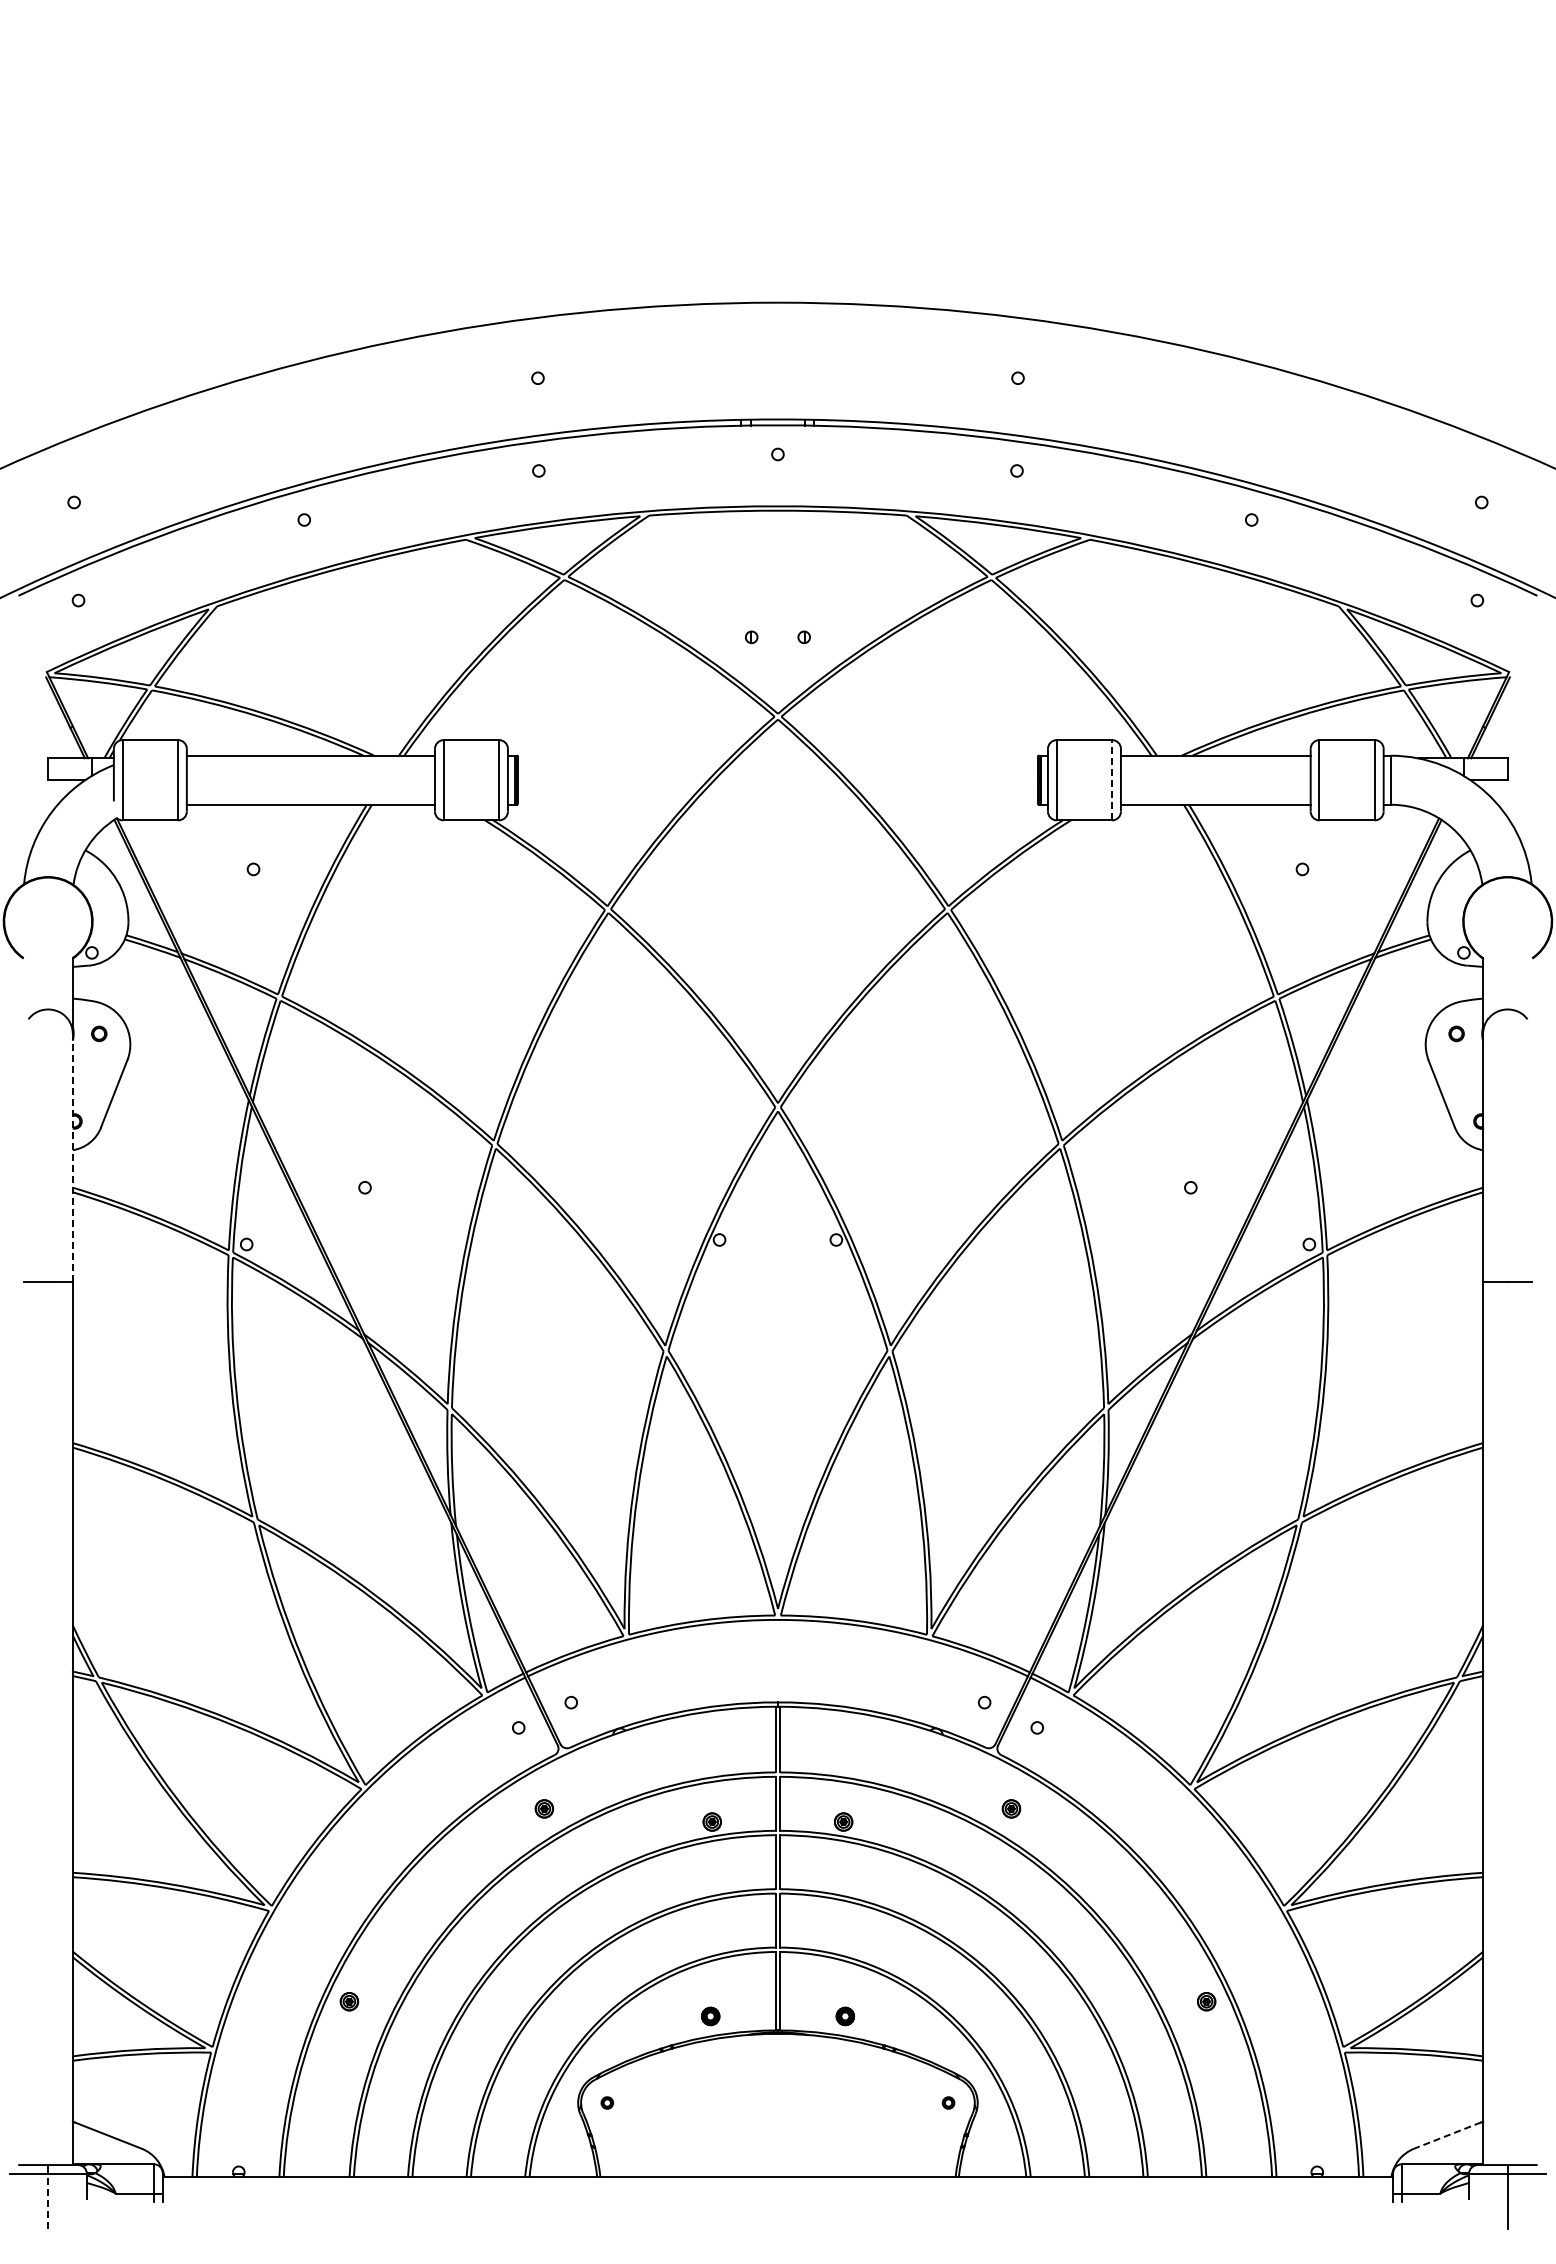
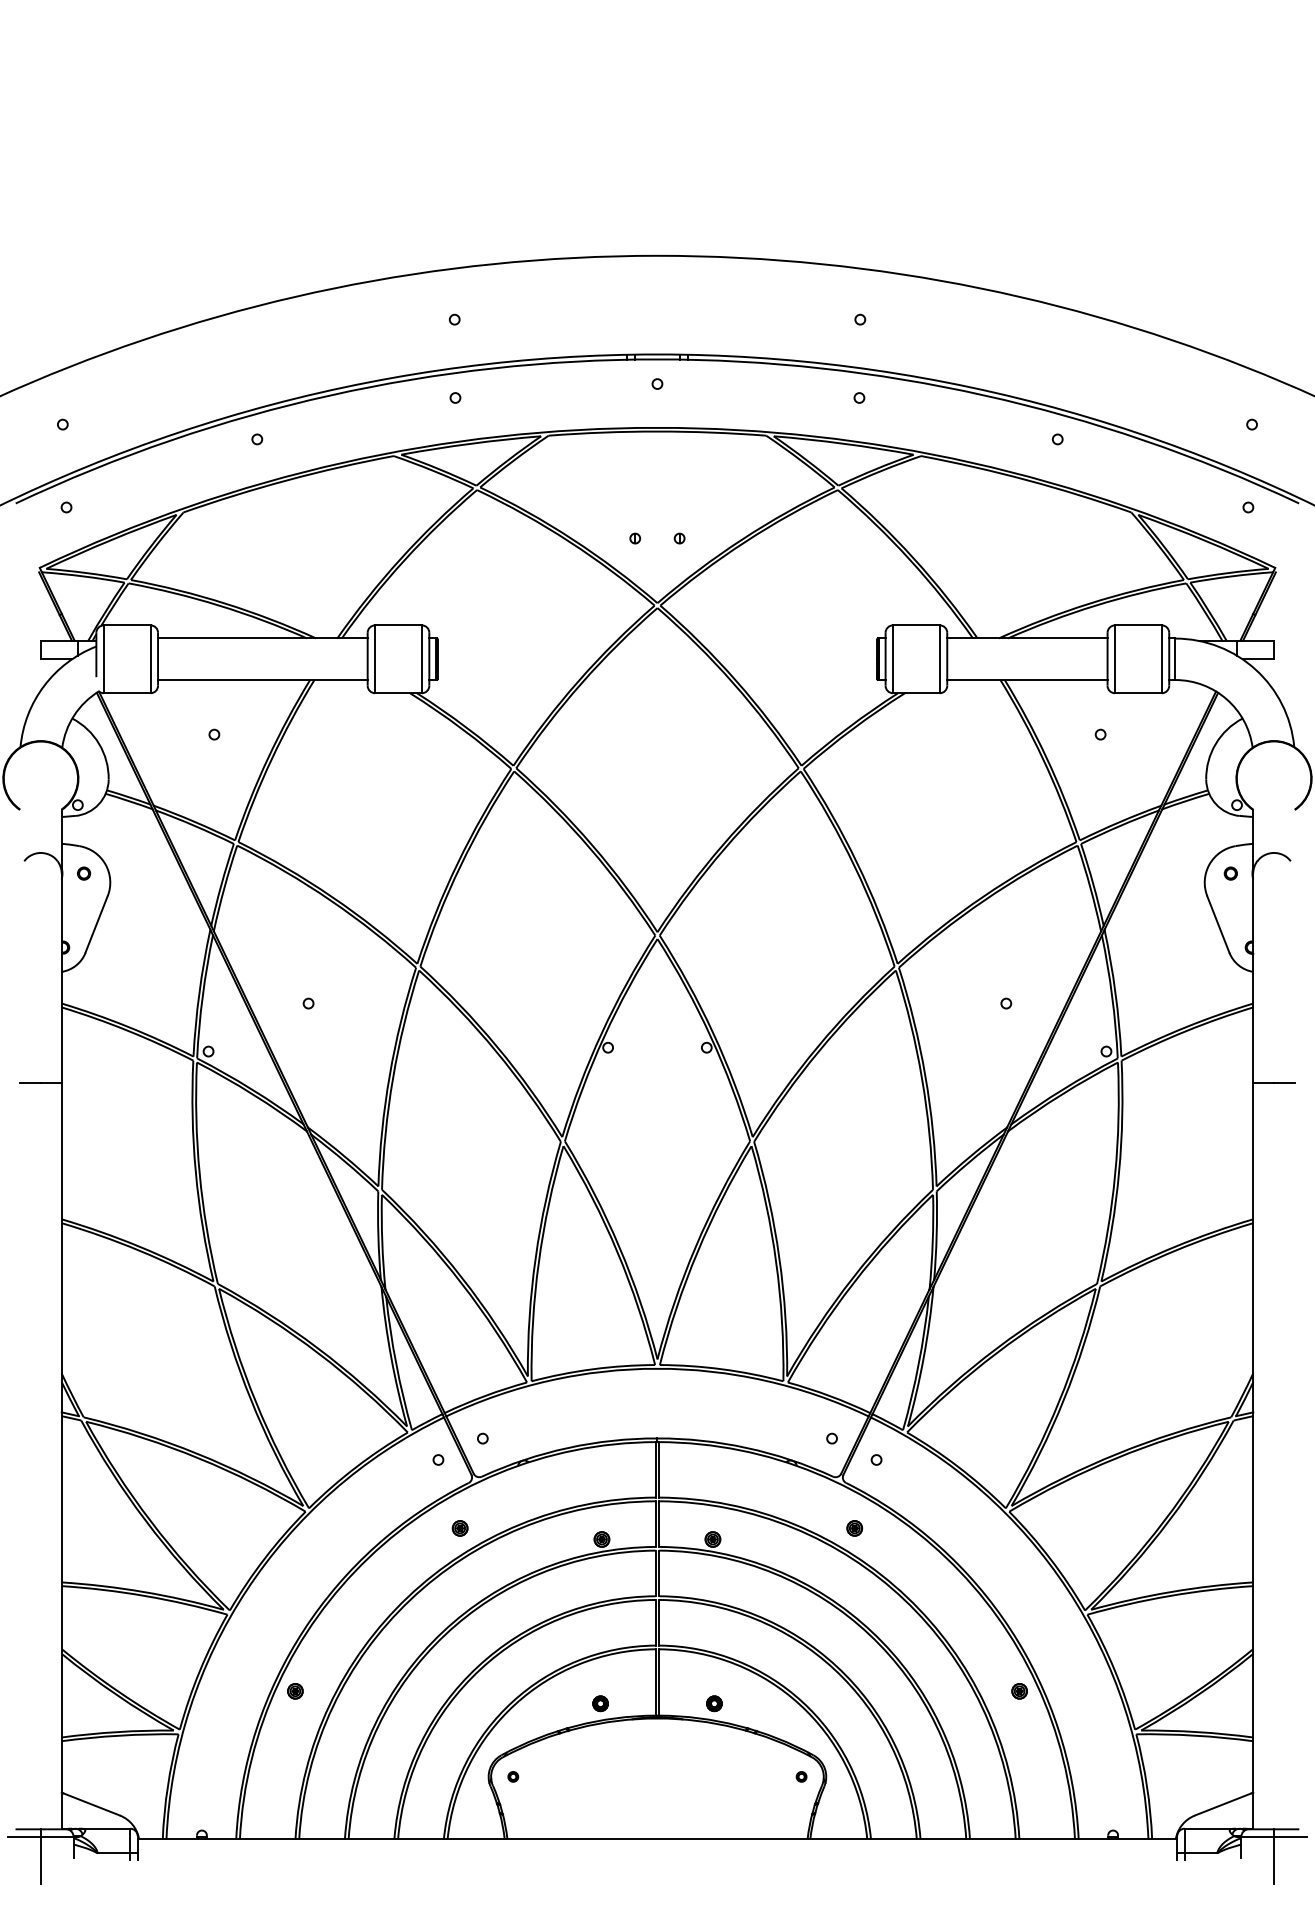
line: (1112, 779) -> (940, 658), dashed -> solid
line: (72, 1157) -> (61, 978), dashed -> solid
line: (1447, 2135) -> (1223, 1804), dashed -> solid
line: (48, 2201) -> (41, 1860), dashed -> solid

